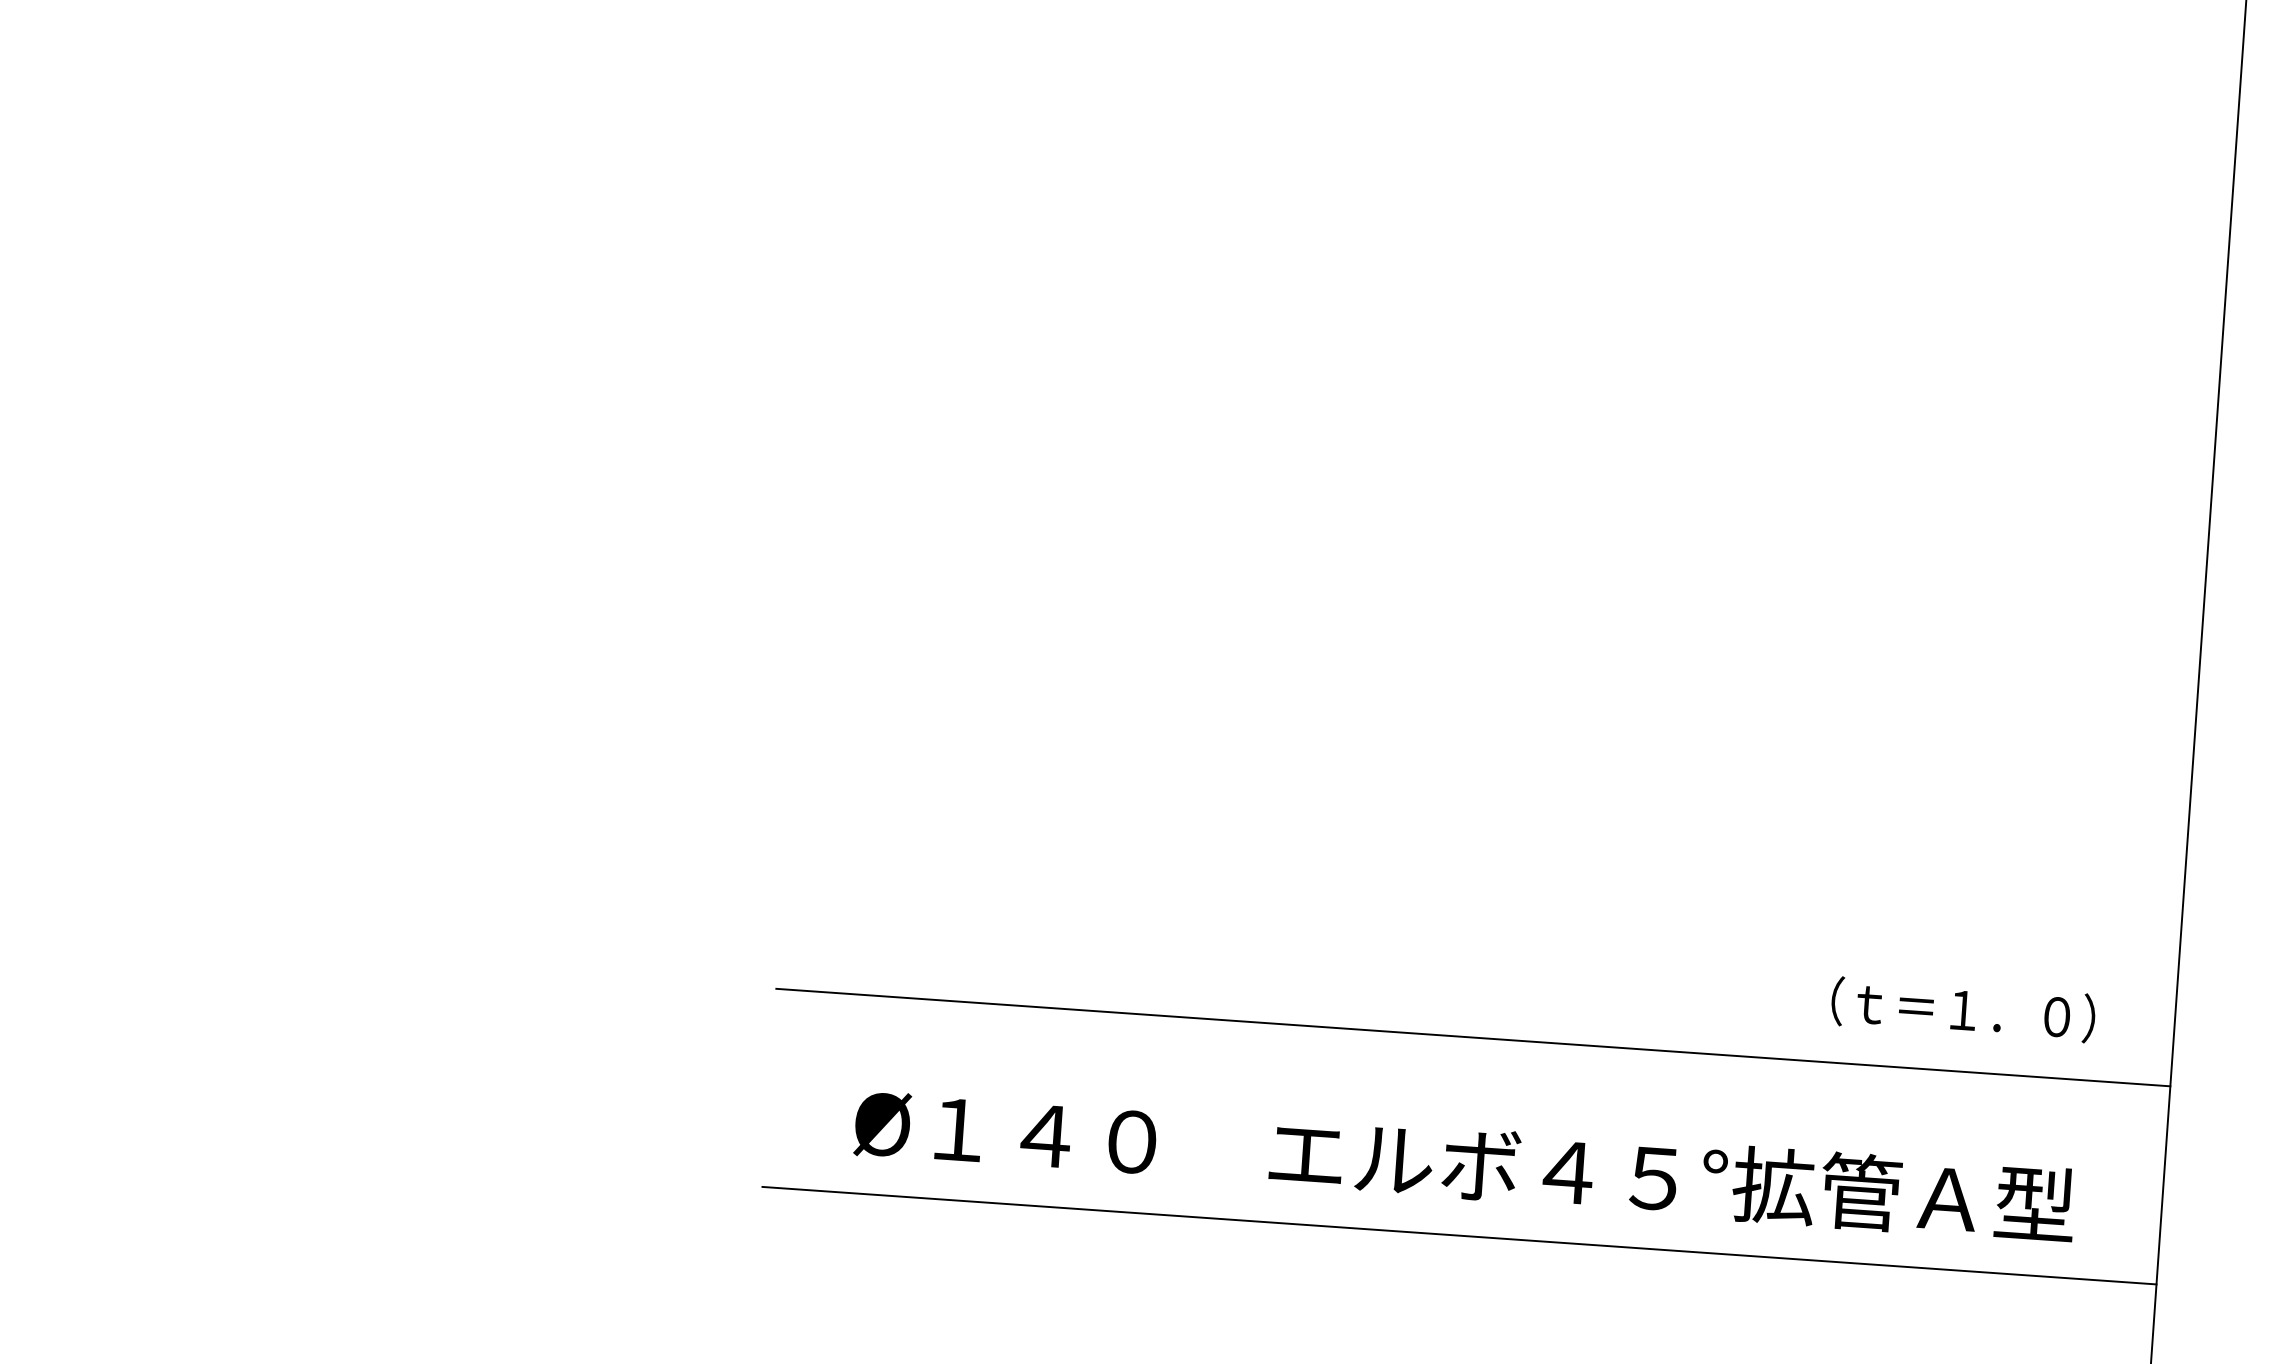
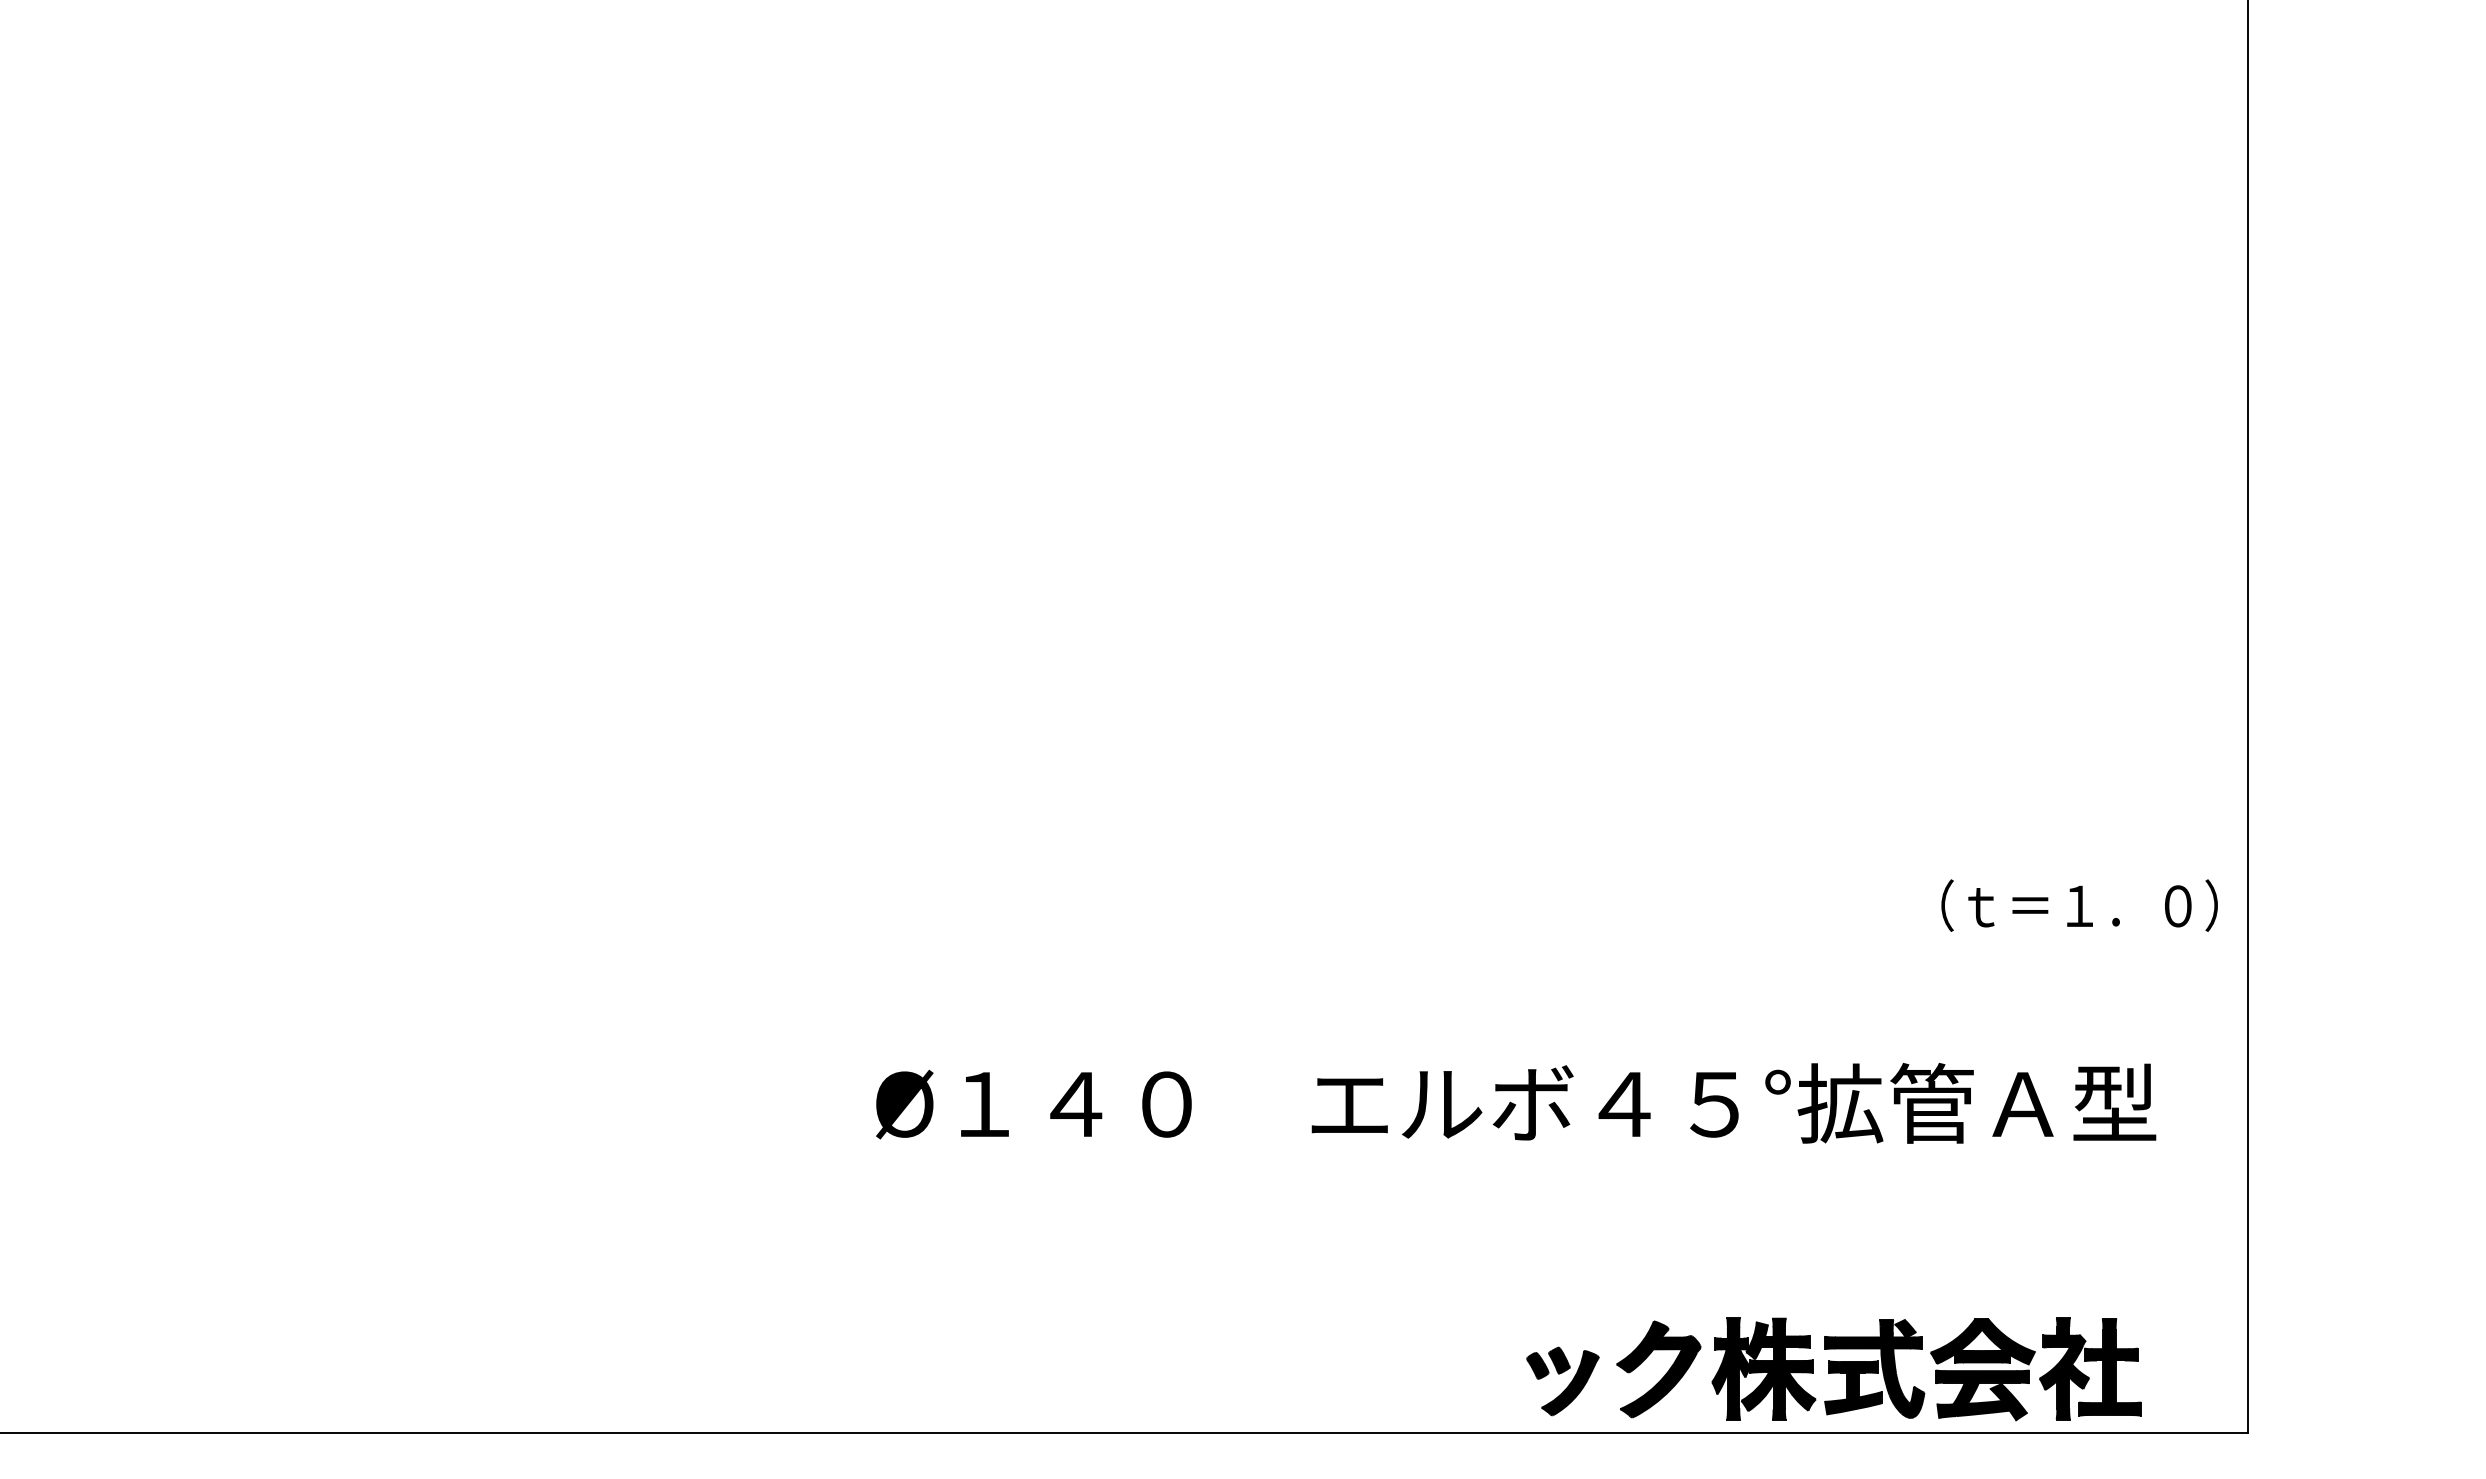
text: (1963, 1009) -> (2079, 905), moved
line: (1473, 1037) -> (1515, 970), removed
line: (1459, 1235) -> (1515, 1178), removed

